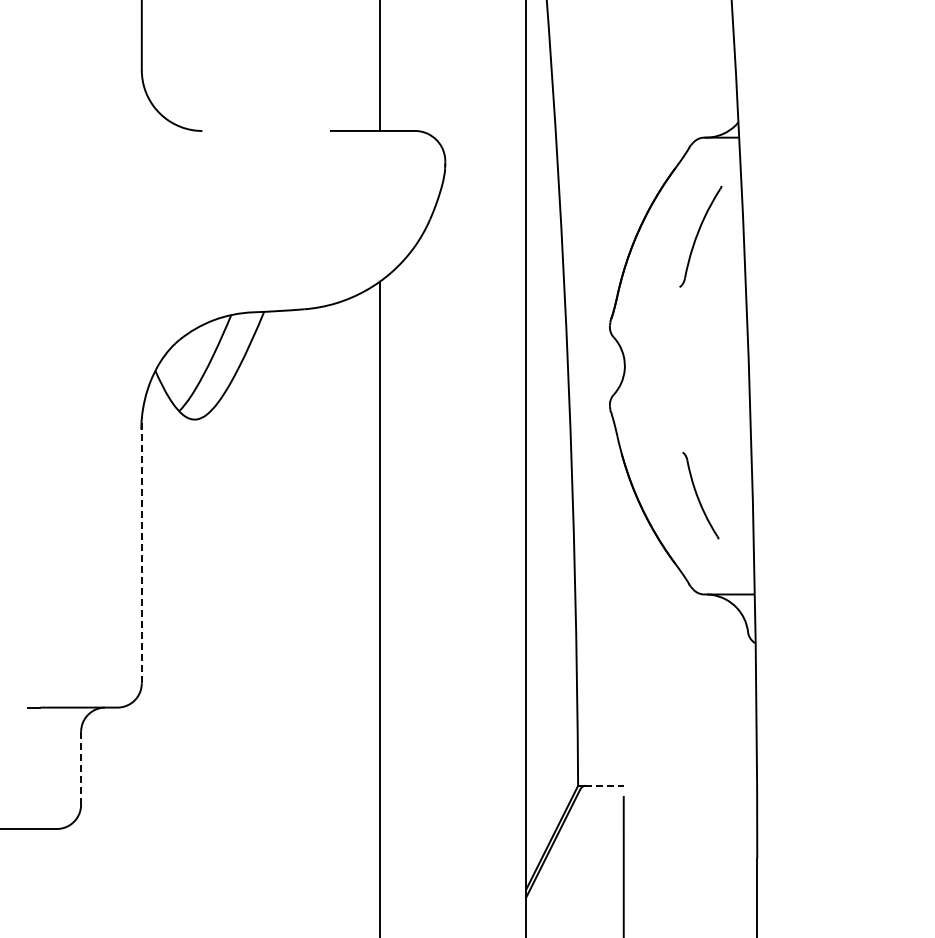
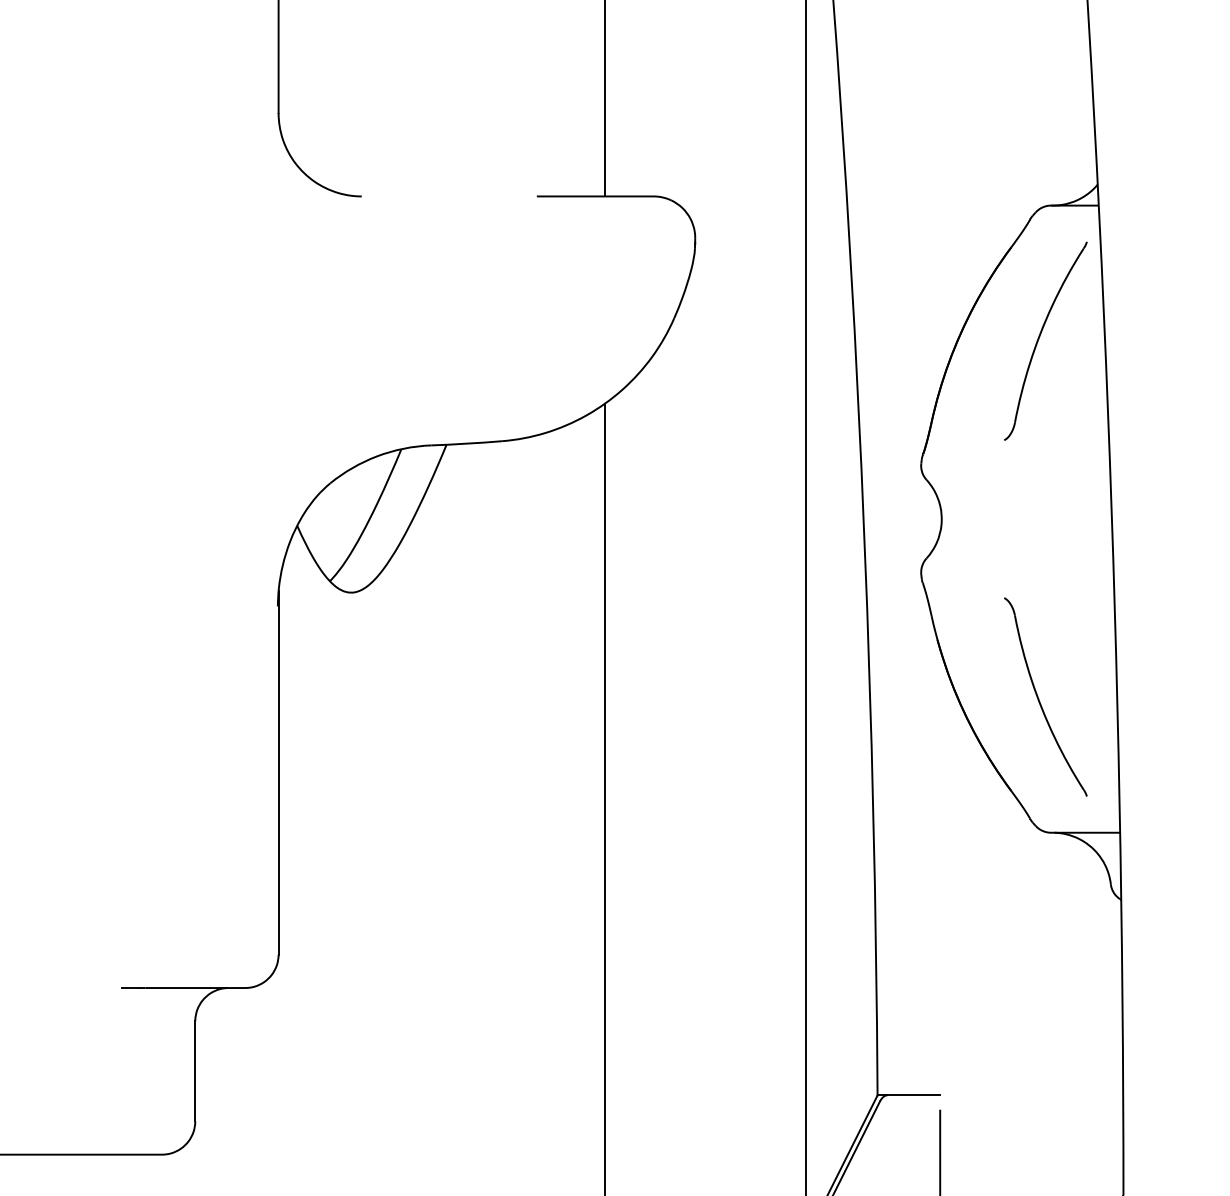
part: (700, 236) -> (1045, 341), size x1.43
part: (700, 495) -> (1045, 696), size x1.67
line: (141, 550) -> (278, 772), dashed -> solid
line: (81, 768) -> (195, 1071), dashed -> solid
line: (604, 785) -> (913, 1094), dashed -> solid

